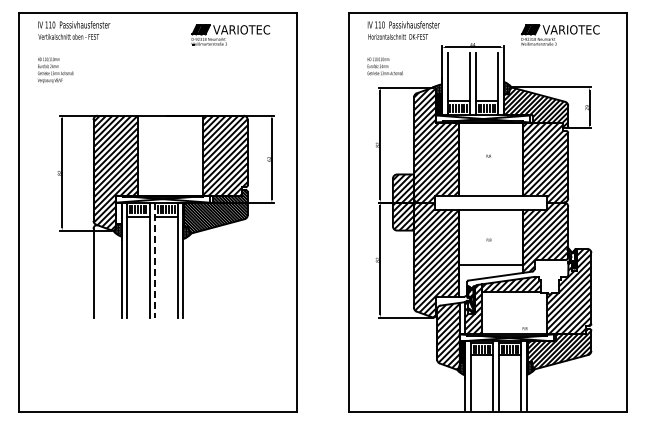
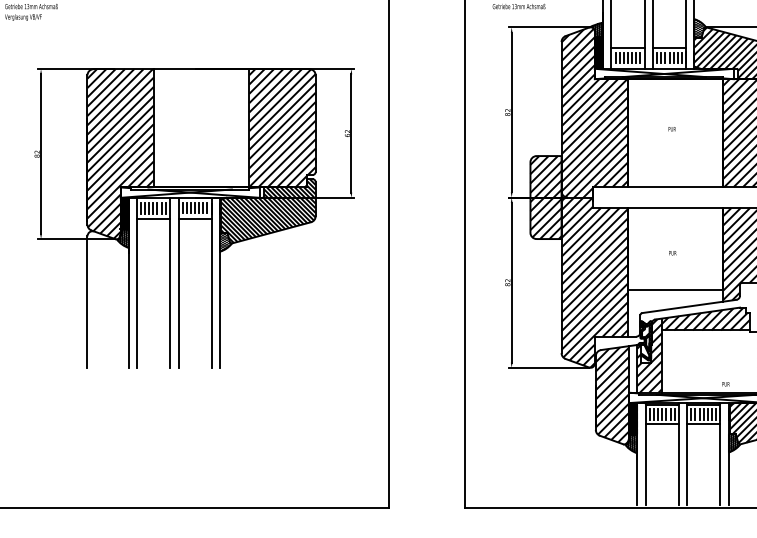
hatch: (118, 213) -> (124, 213), added
line: (155, 260) -> (179, 283), dashed -> solid

